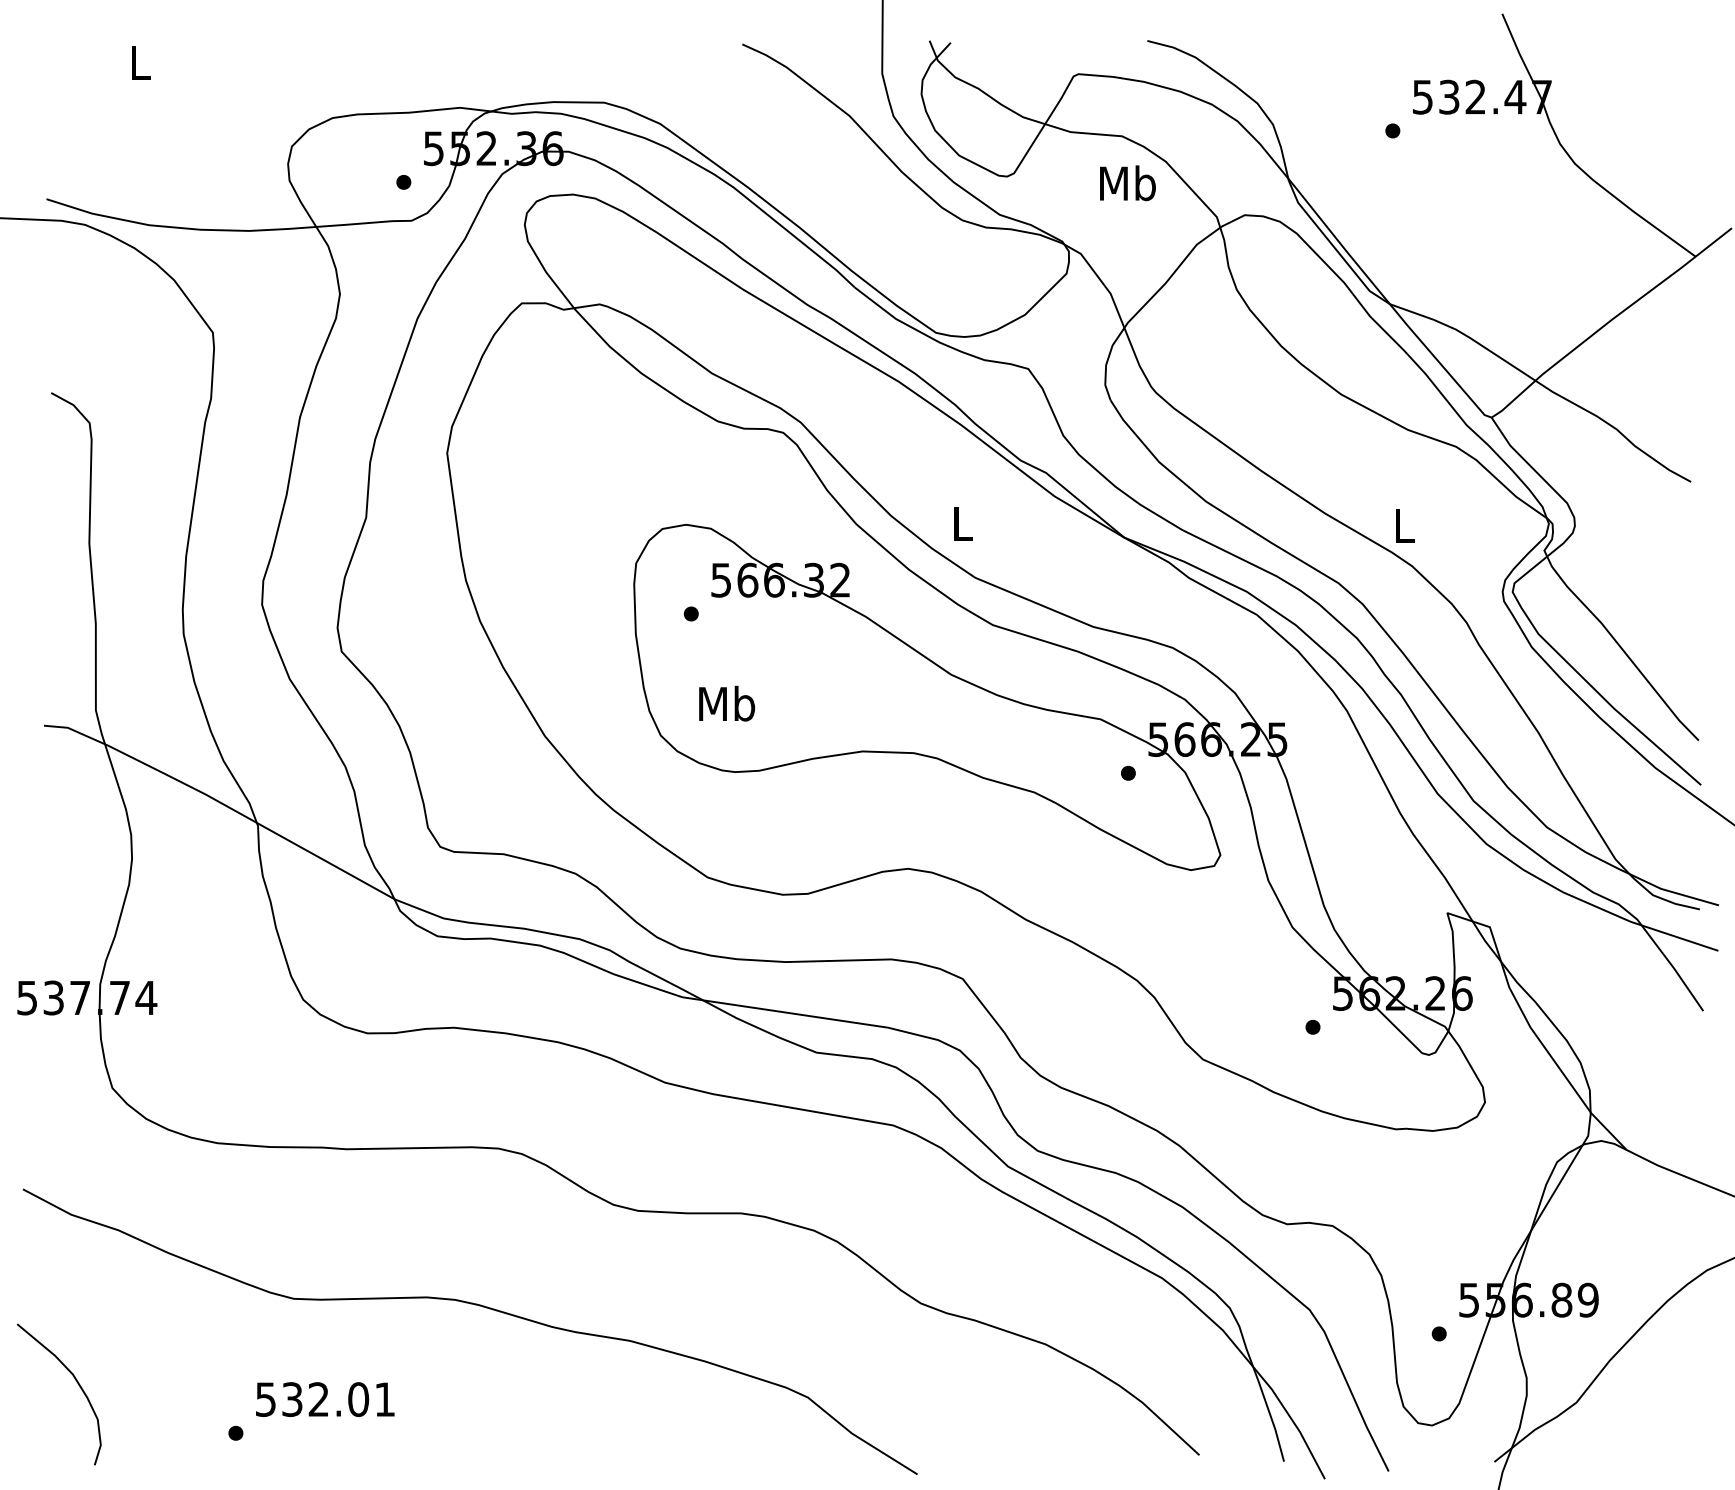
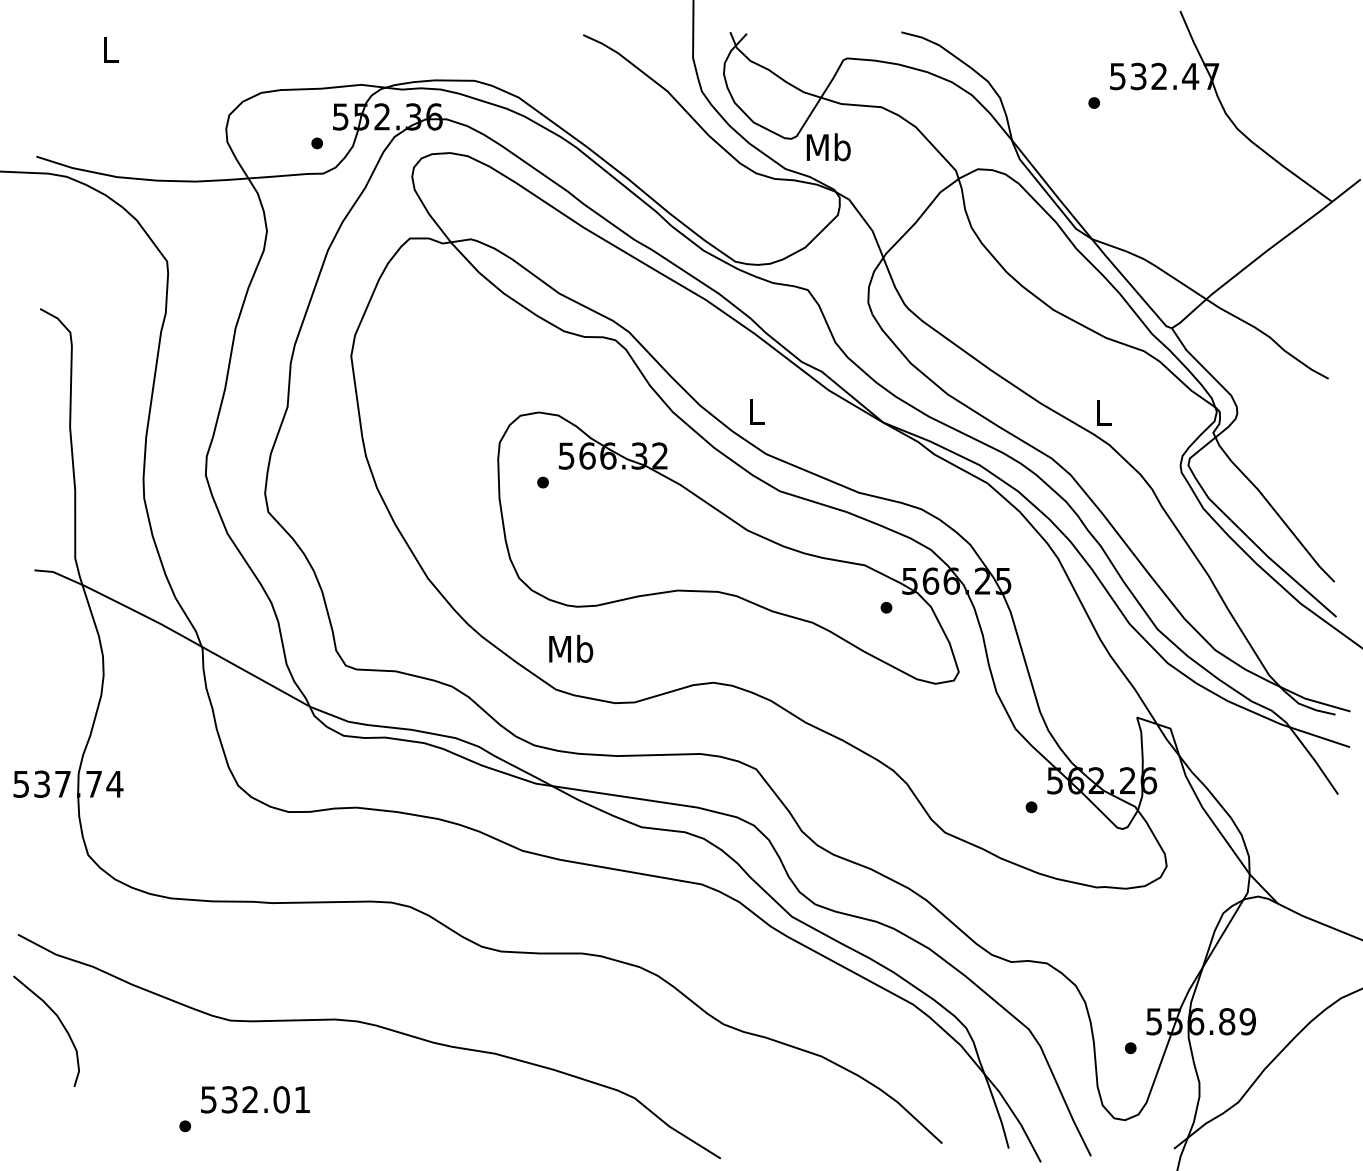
text: (1127, 183) -> (828, 147), moved
text: (727, 703) -> (571, 648), moved
curve: (76, 1382) -> (60, 1021), moved

